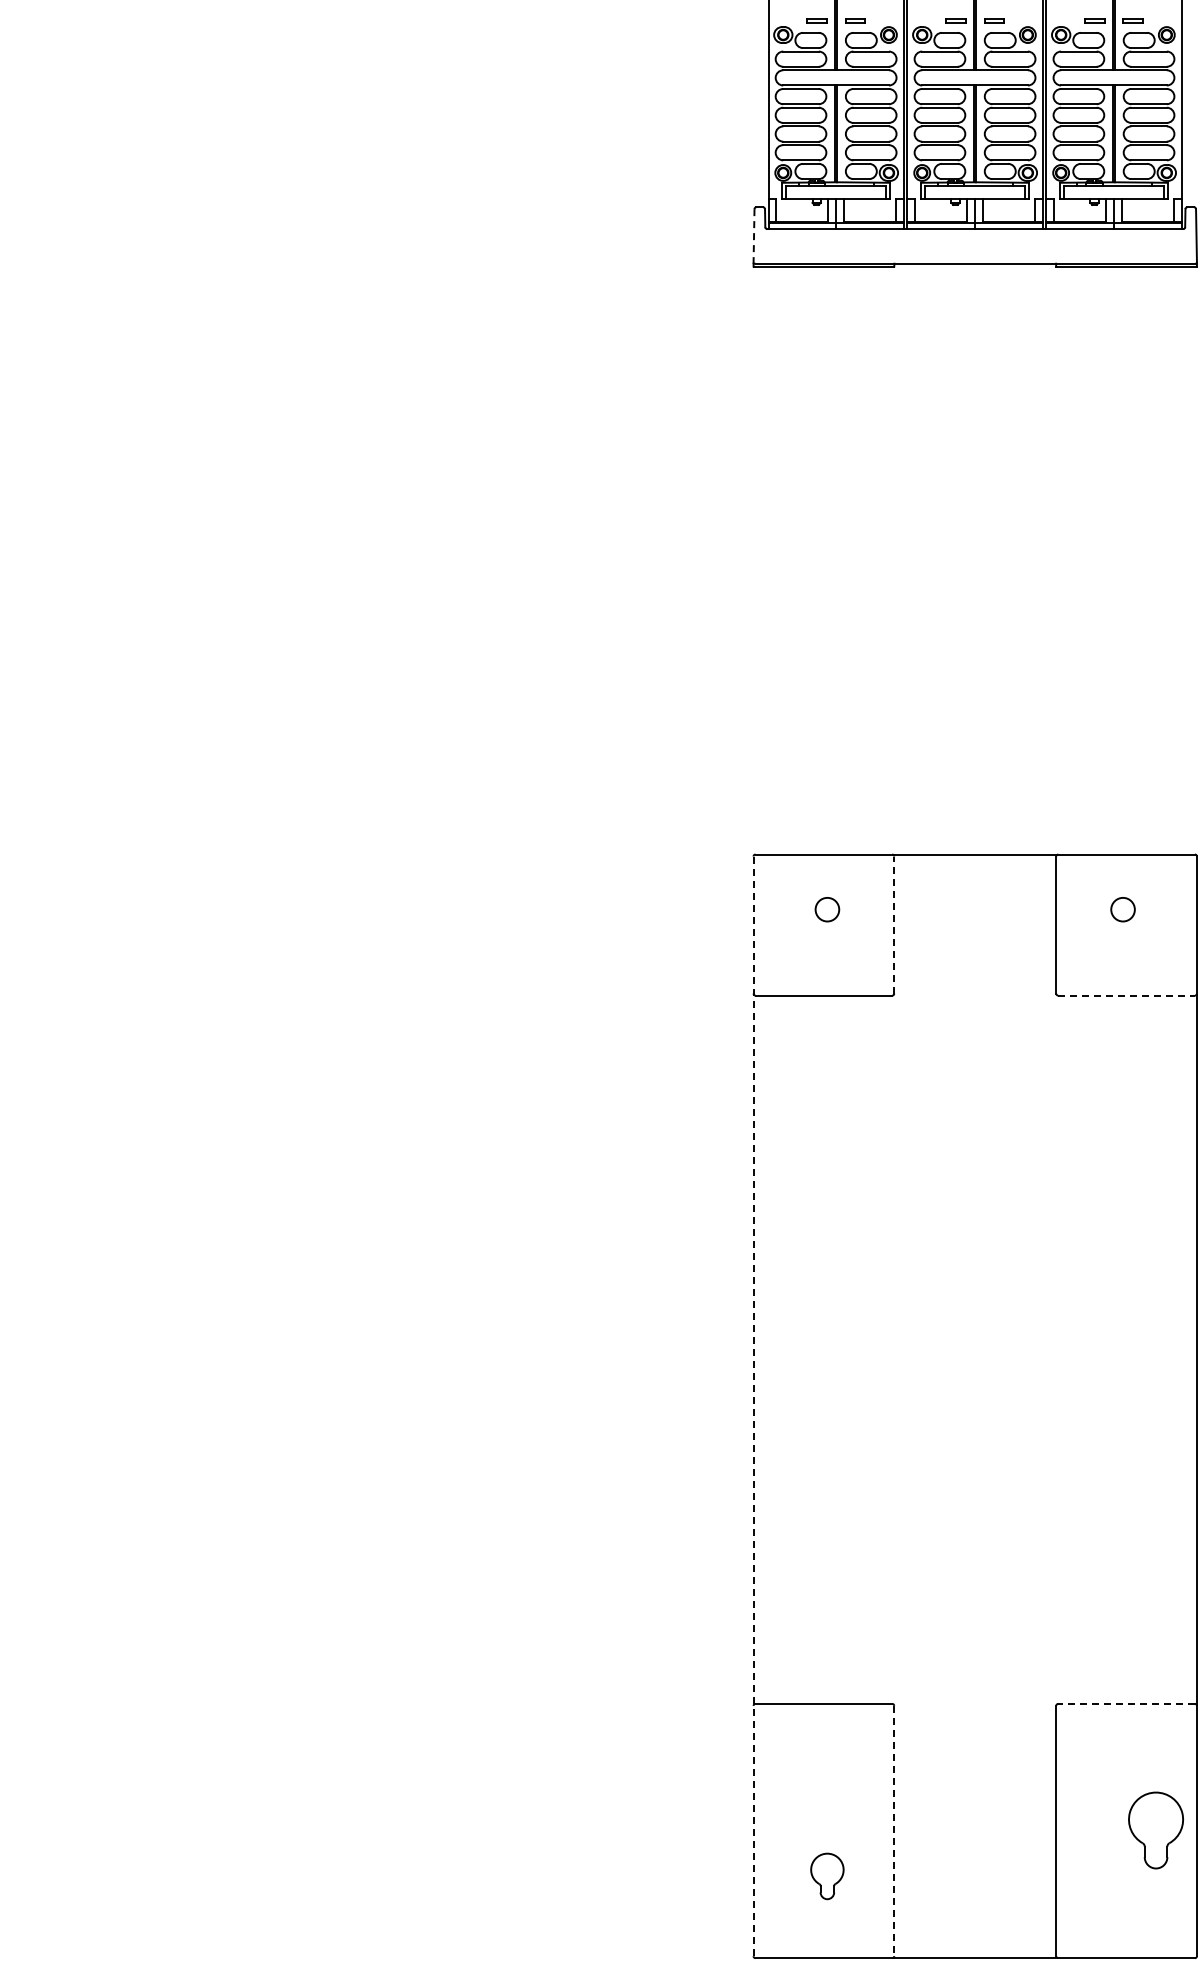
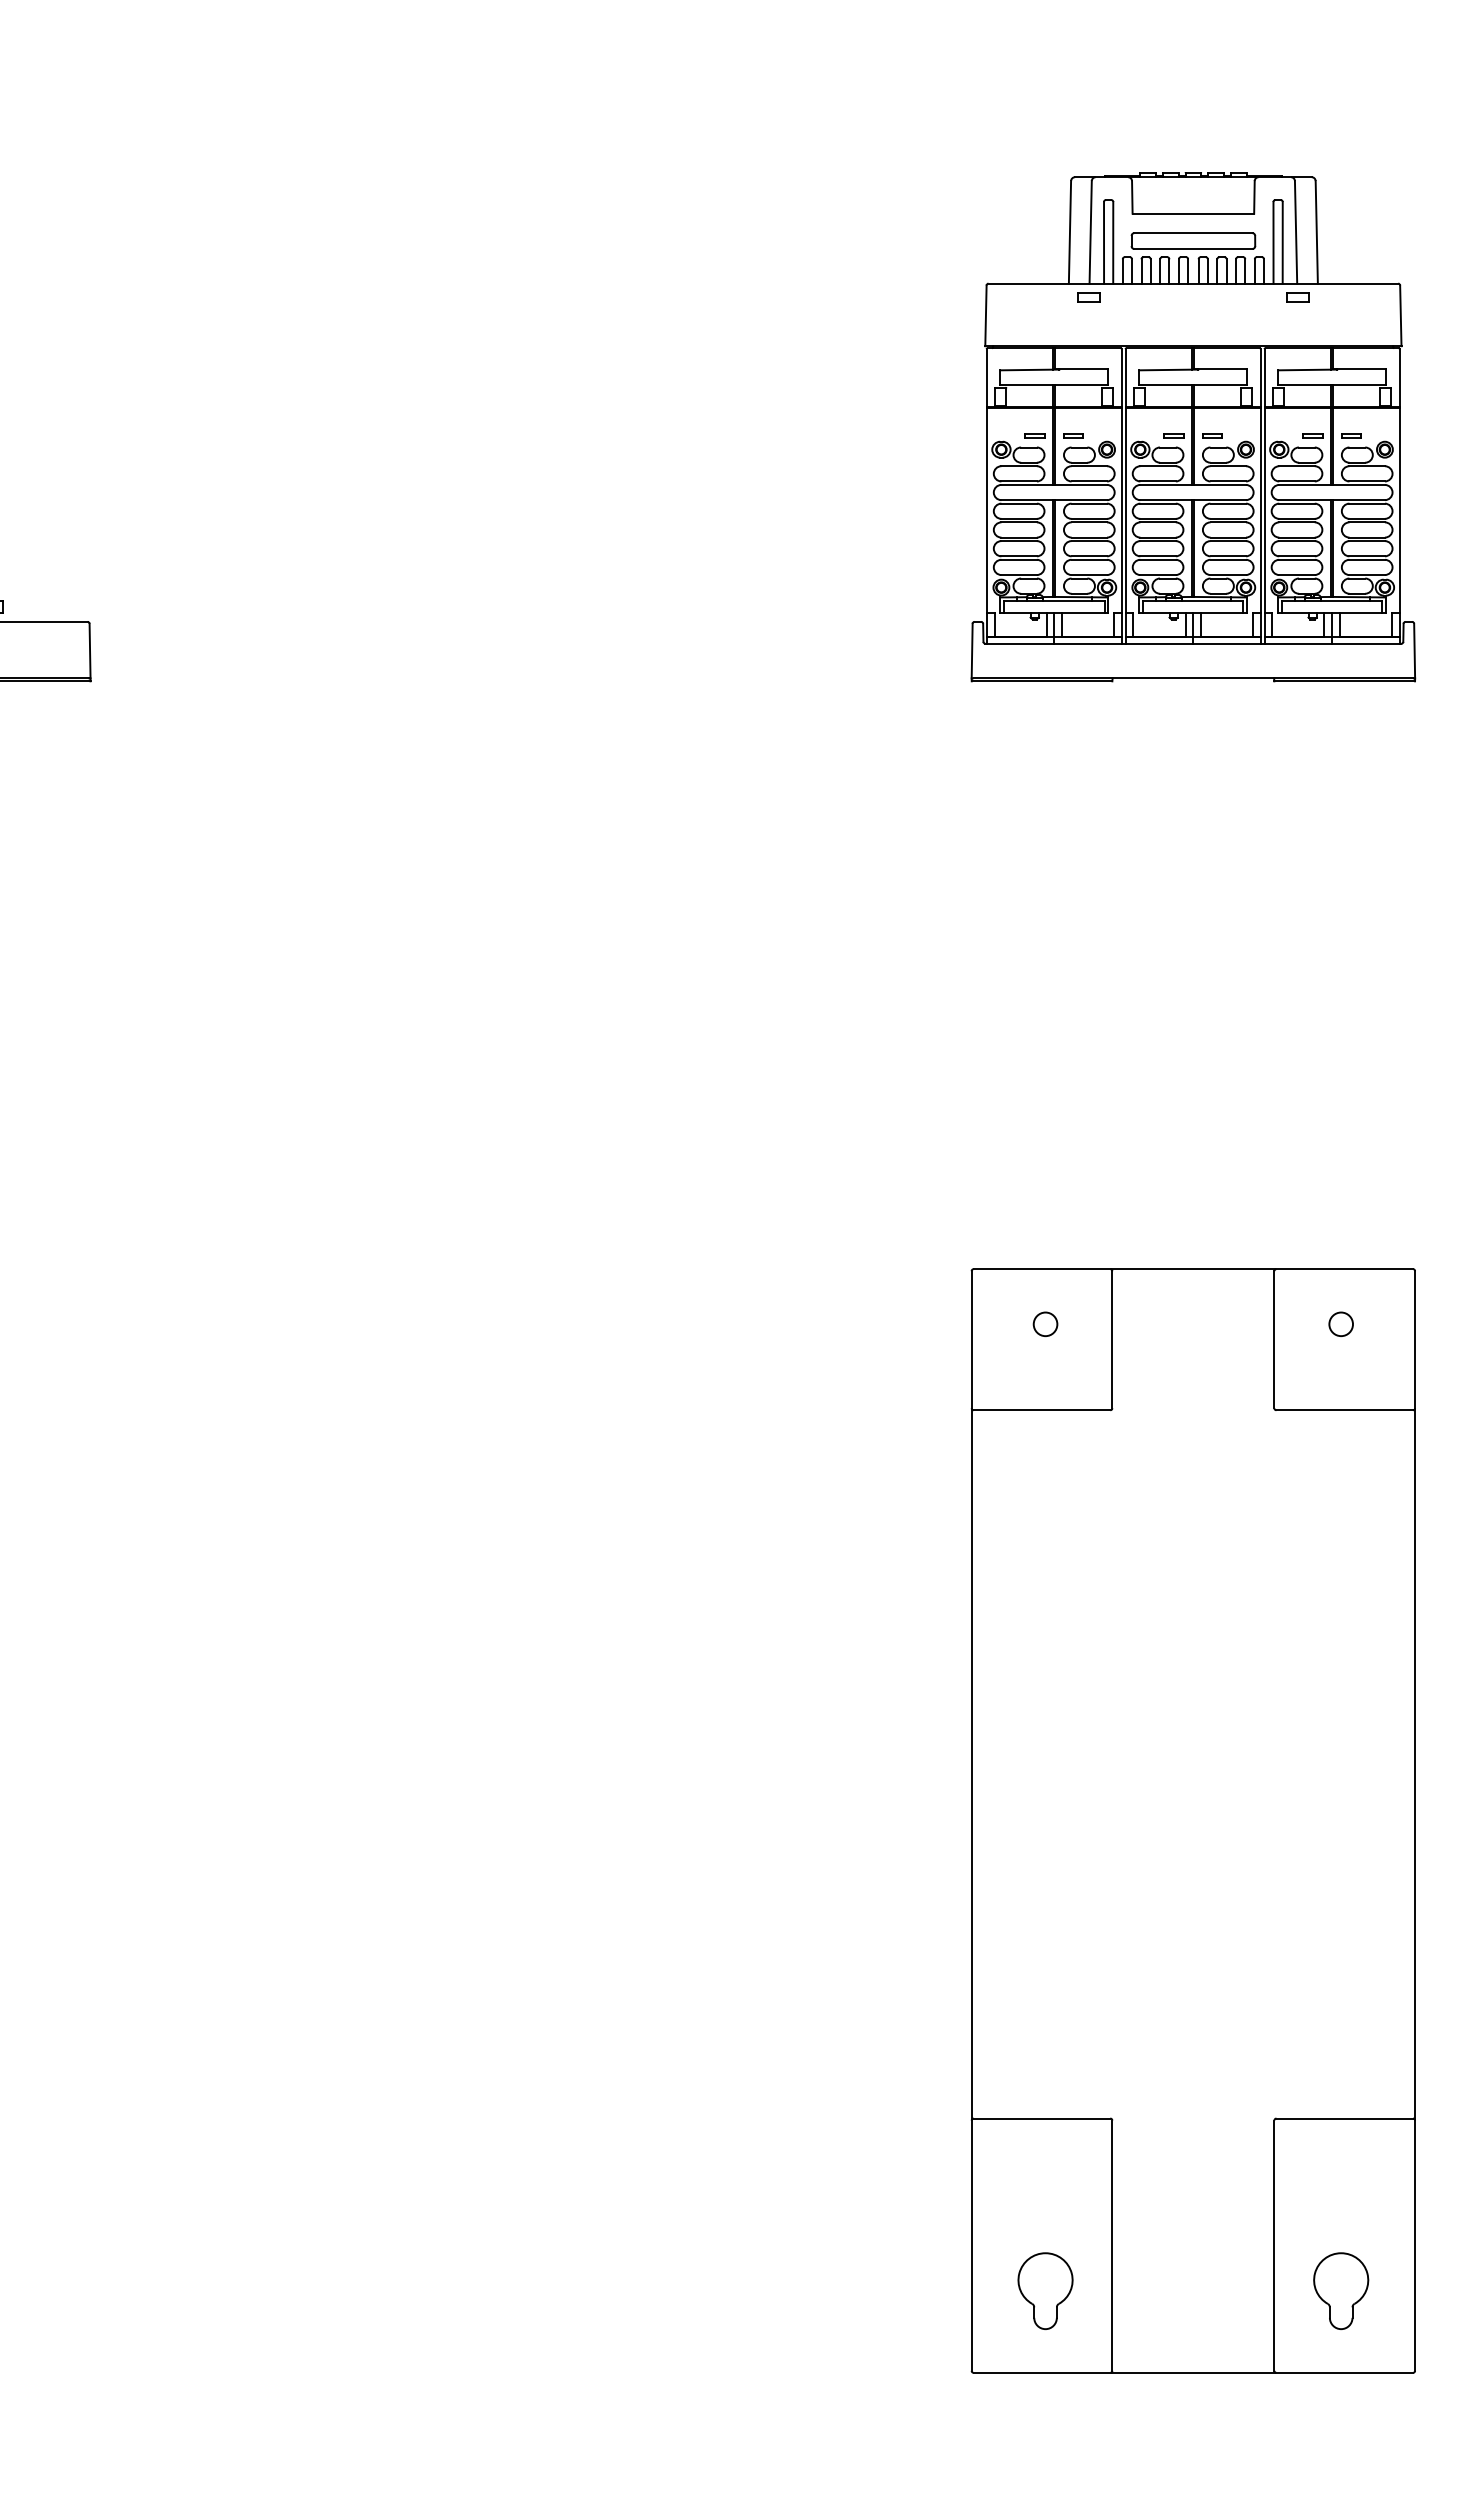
line: (754, 236) -> (972, 651), dashed -> solid
line: (894, 924) -> (1112, 1339), dashed -> solid
line: (1127, 995) -> (1345, 1410), dashed -> solid
line: (753, 1406) -> (971, 1821), dashed -> solid
line: (1126, 1703) -> (1344, 2118), dashed -> solid
part: (1156, 1829) -> (1341, 2290), moved
line: (894, 1831) -> (1112, 2246), dashed -> solid
part: (827, 1875) -> (1045, 2290), size x1.67

